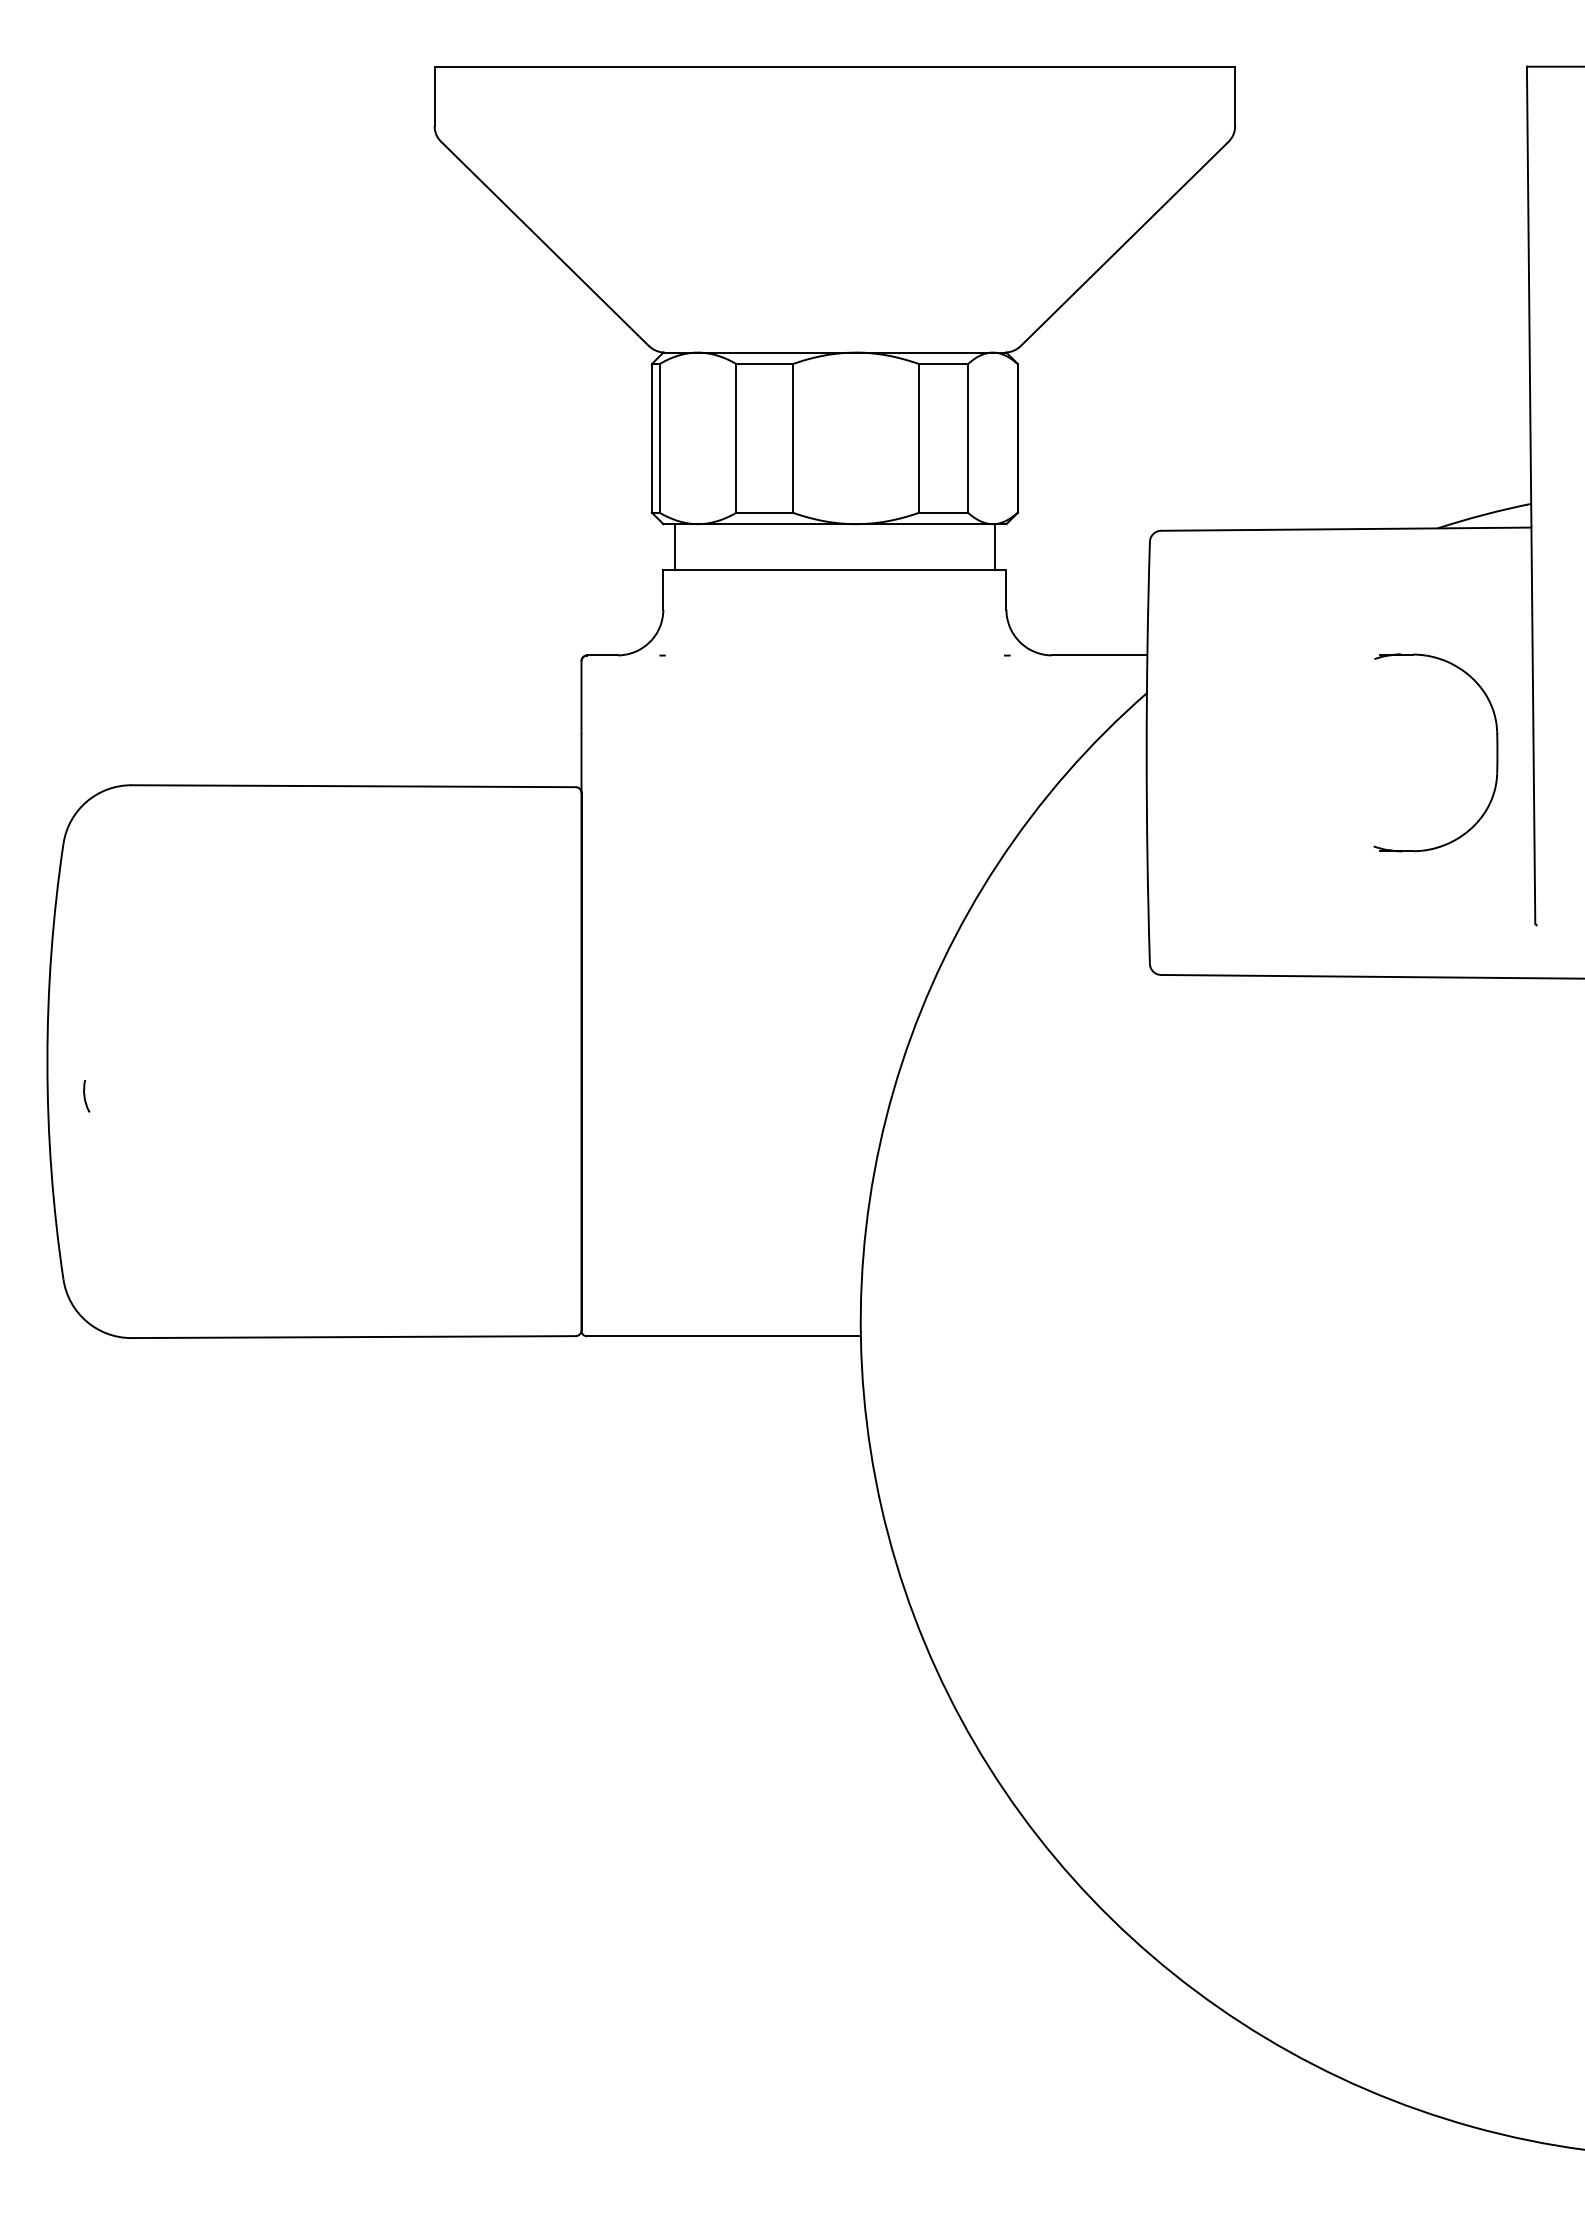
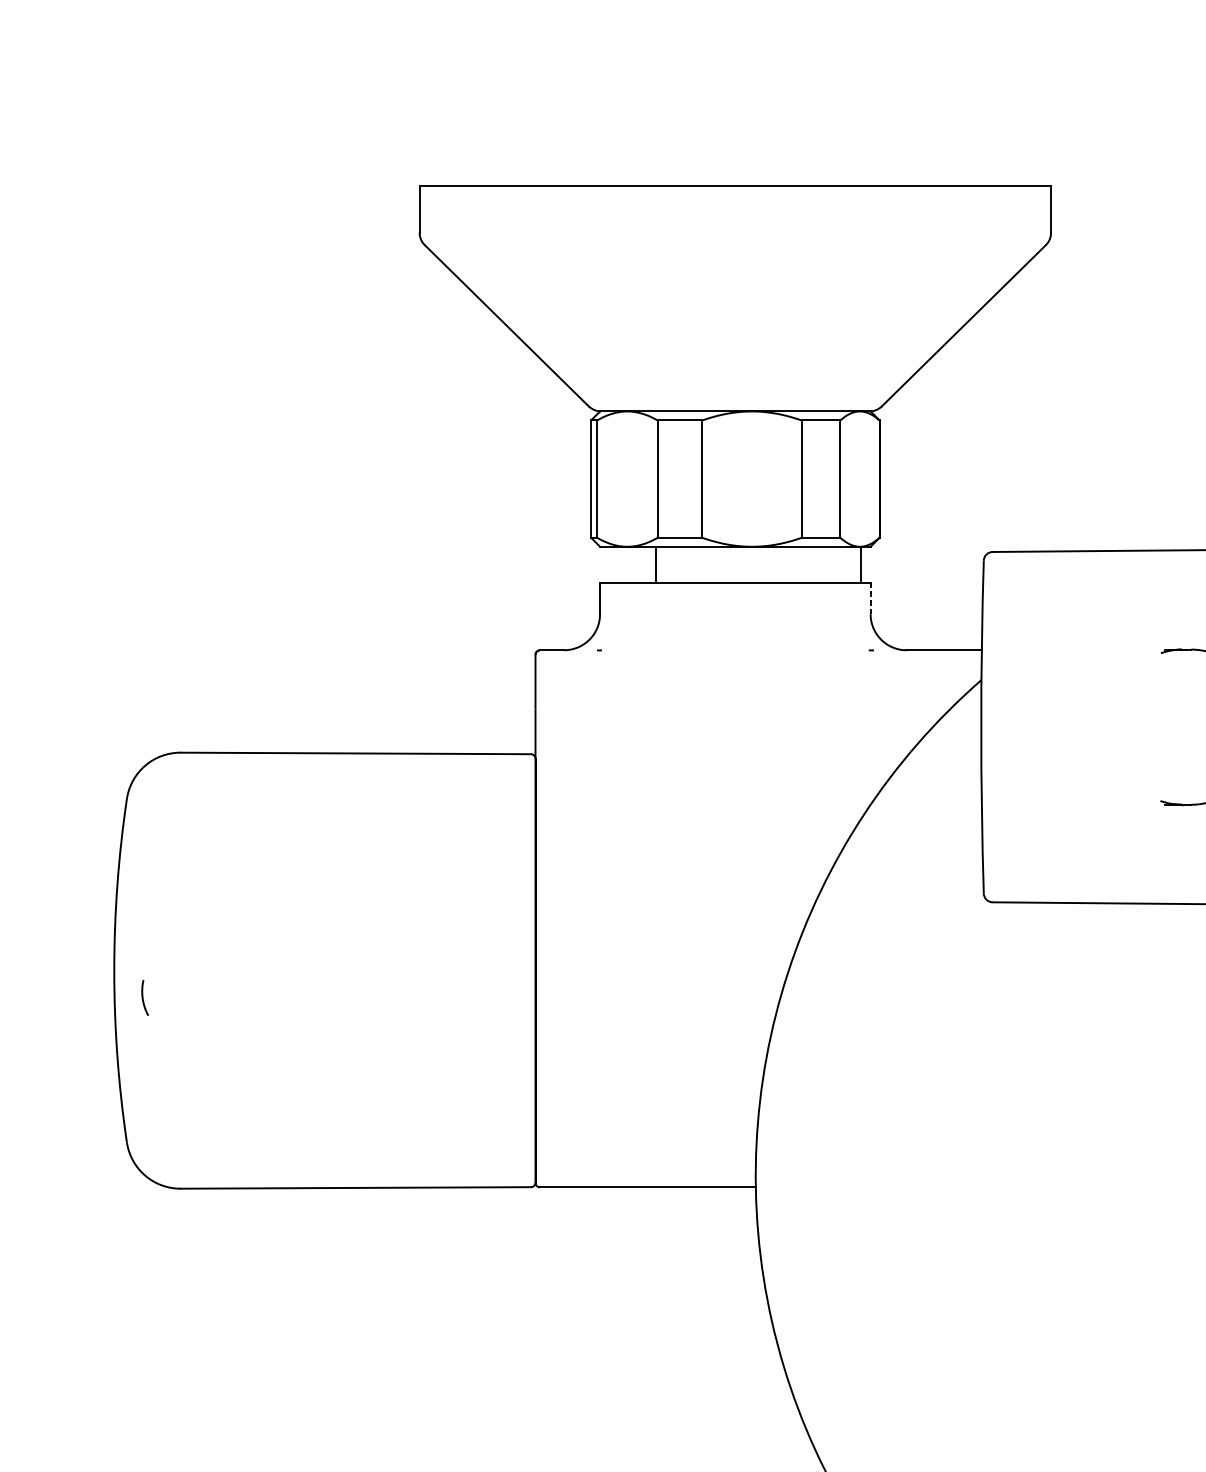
line: (675, 546) -> (656, 564), moved
line: (1006, 589) -> (870, 598), solid -> dashed
part: (86, 1096) -> (145, 998), size x1.4

